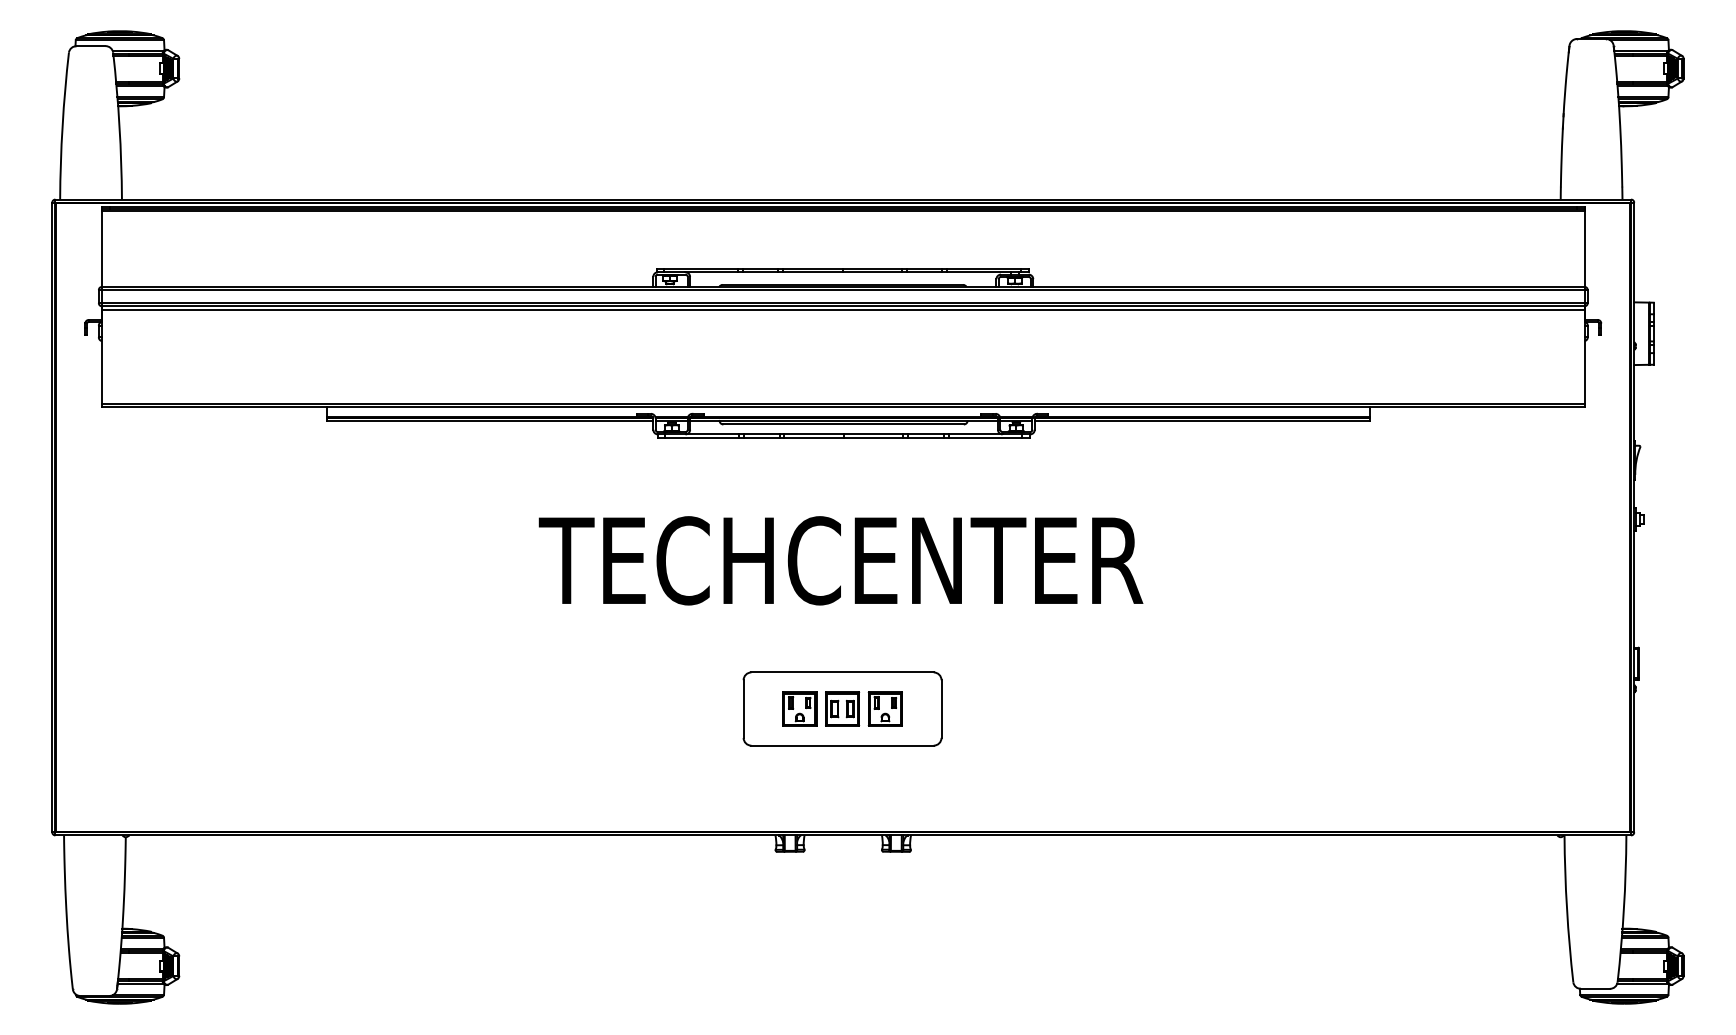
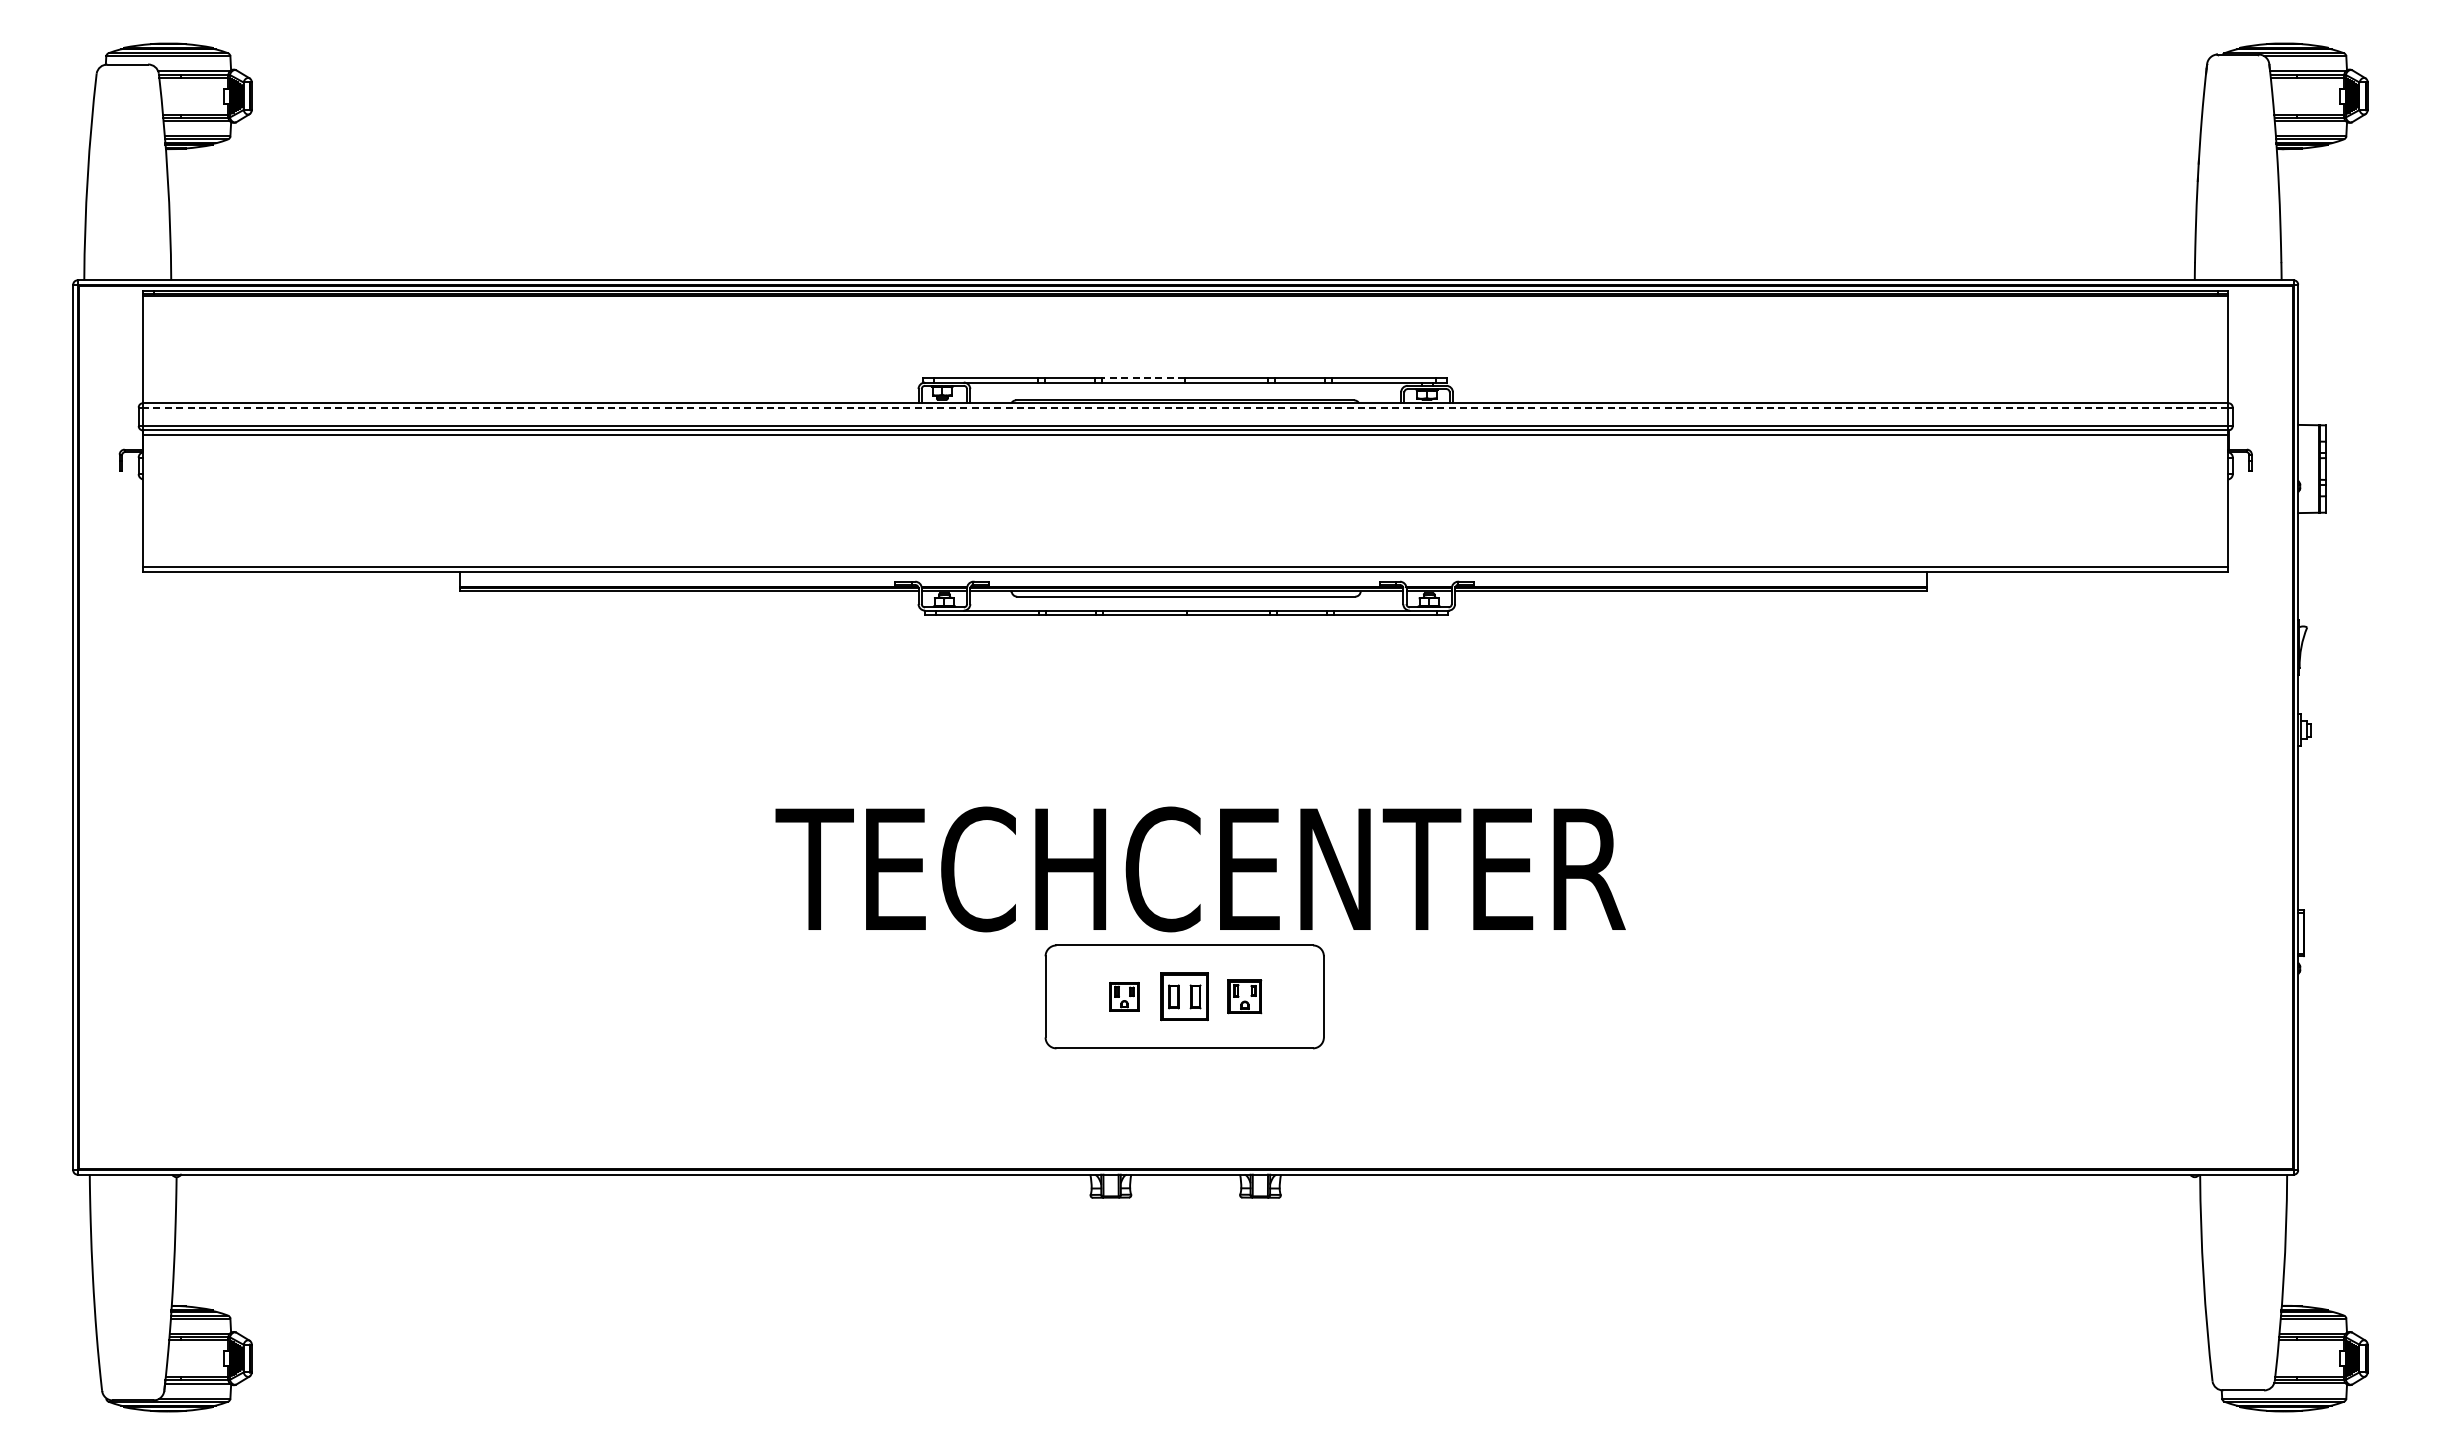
line: (813, 268) -> (1143, 377), solid -> dashed
line: (843, 289) -> (1185, 407), solid -> dashed
text: (840, 560) -> (1200, 869), moved
part: (799, 708) -> (1124, 996), size x0.6
part: (885, 708) -> (1244, 996), size x0.7

